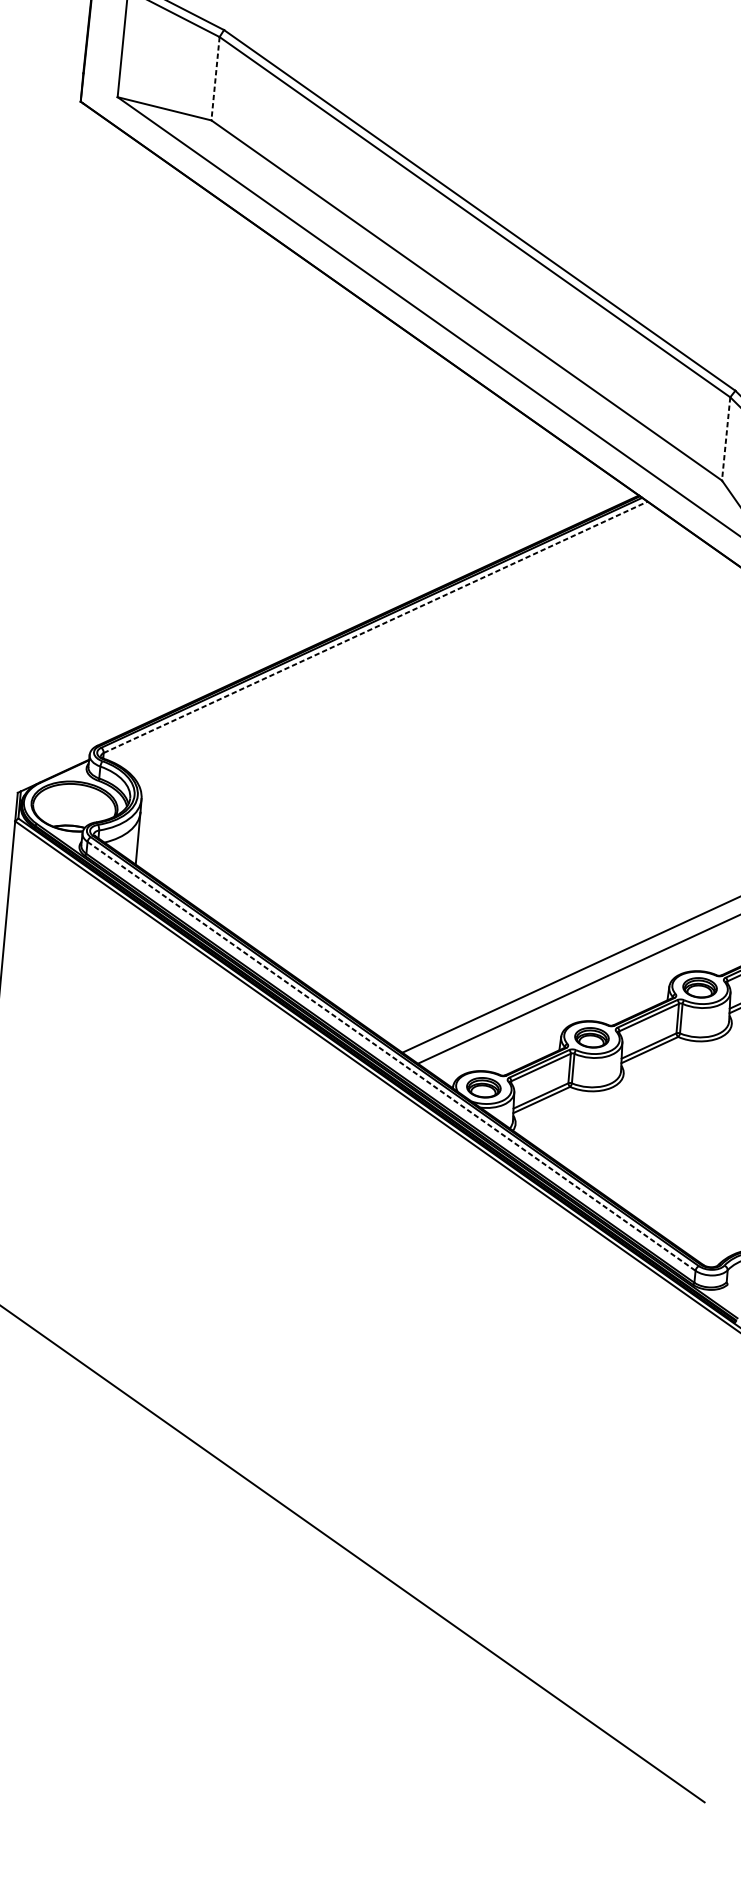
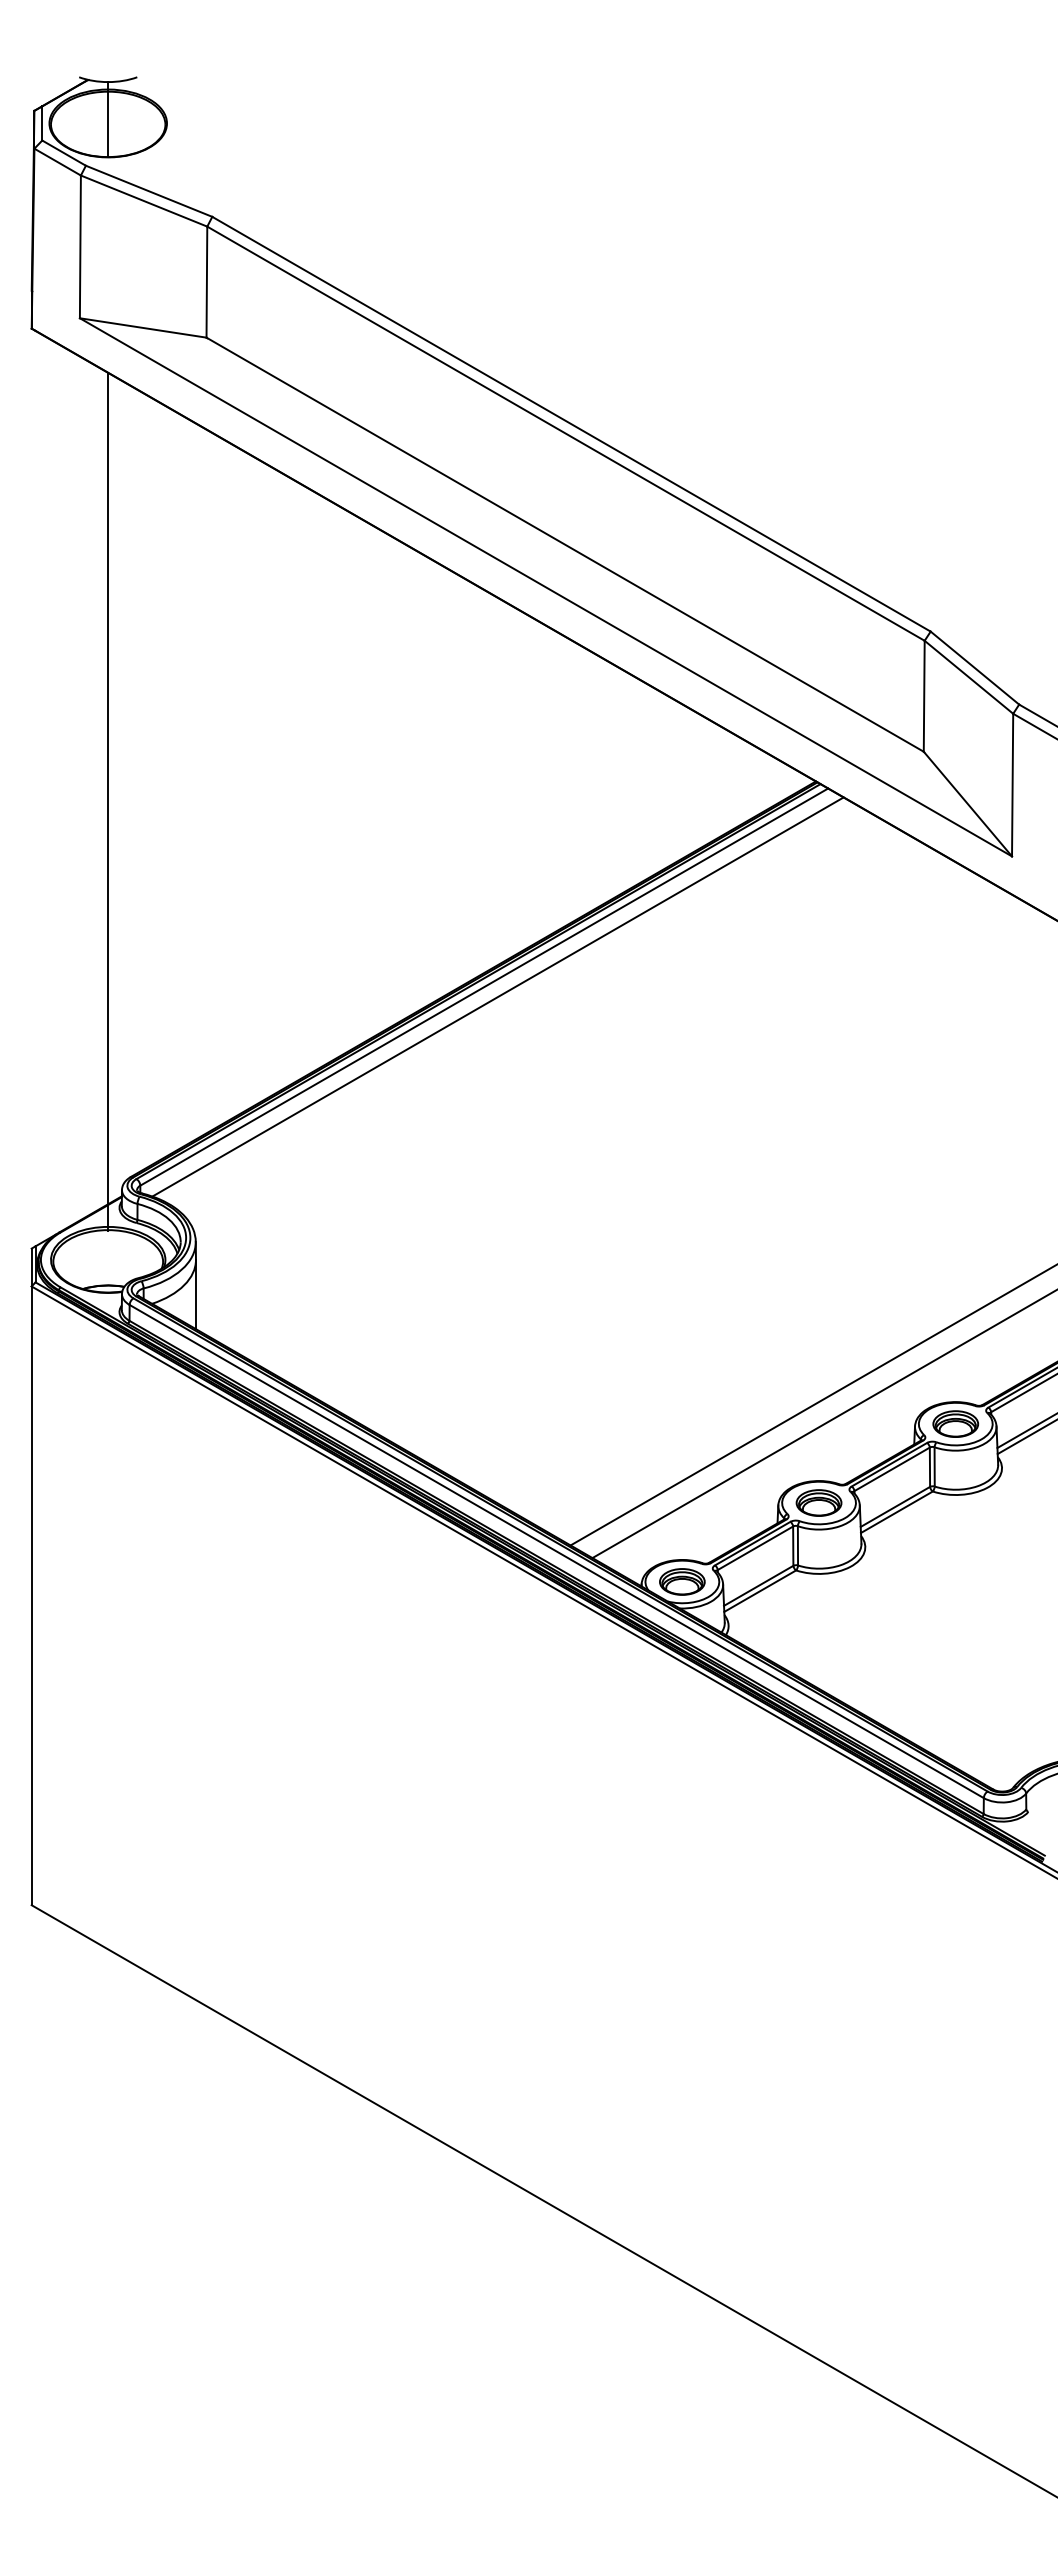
line: (215, 78) -> (206, 282), dashed -> solid
line: (726, 439) -> (924, 696), dashed -> solid
line: (106, 462) -> (108, 801), added
line: (375, 626) -> (484, 986), dashed -> solid
line: (385, 635) -> (497, 996), added
line: (392, 1056) -> (557, 1551), dashed -> solid

